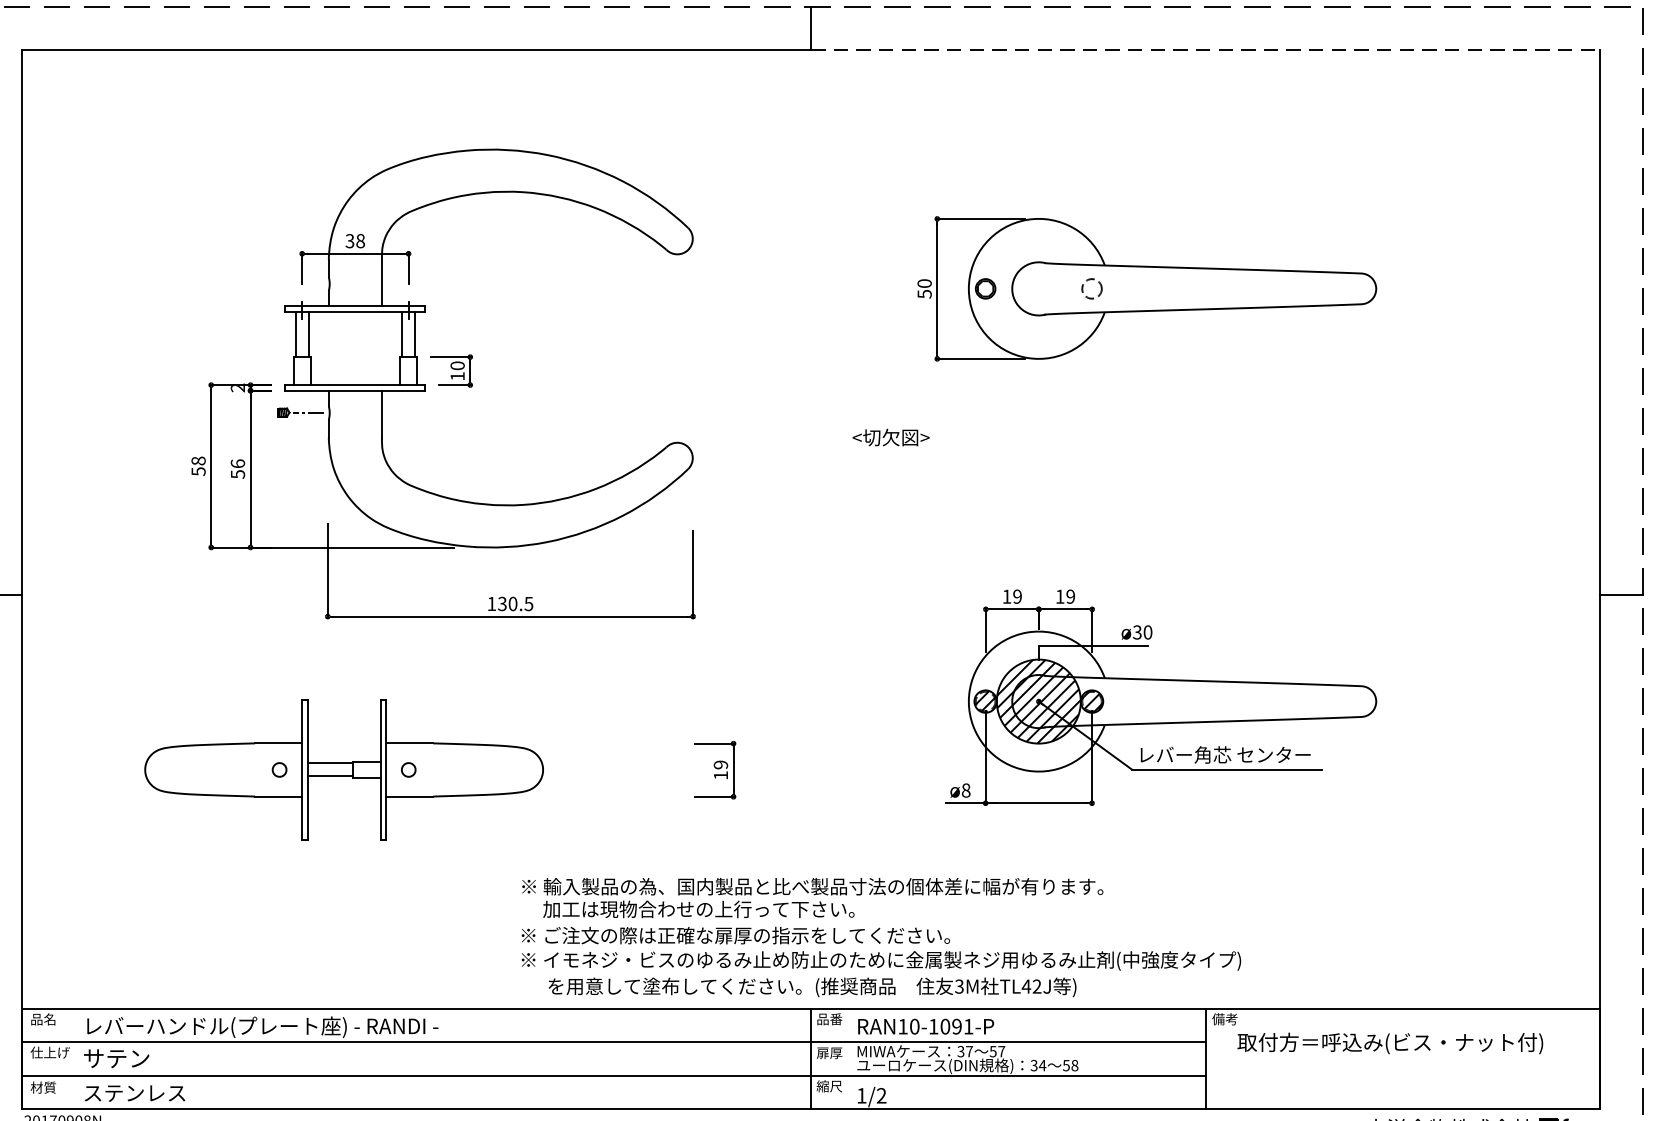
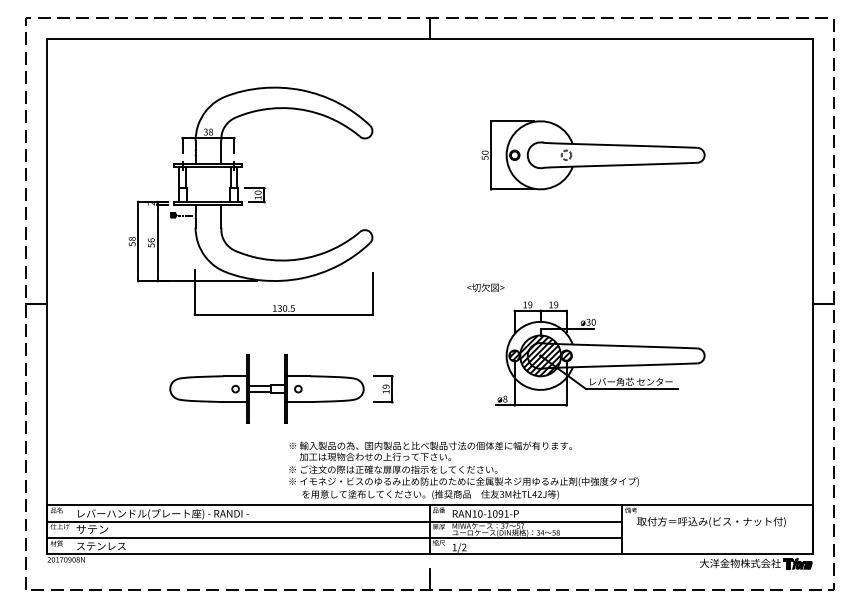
line: (1205, 50) -> (621, 39), dashed -> solid
text: (890, 437) -> (485, 287), moved
part: (343, 768) -> (266, 388), moved

